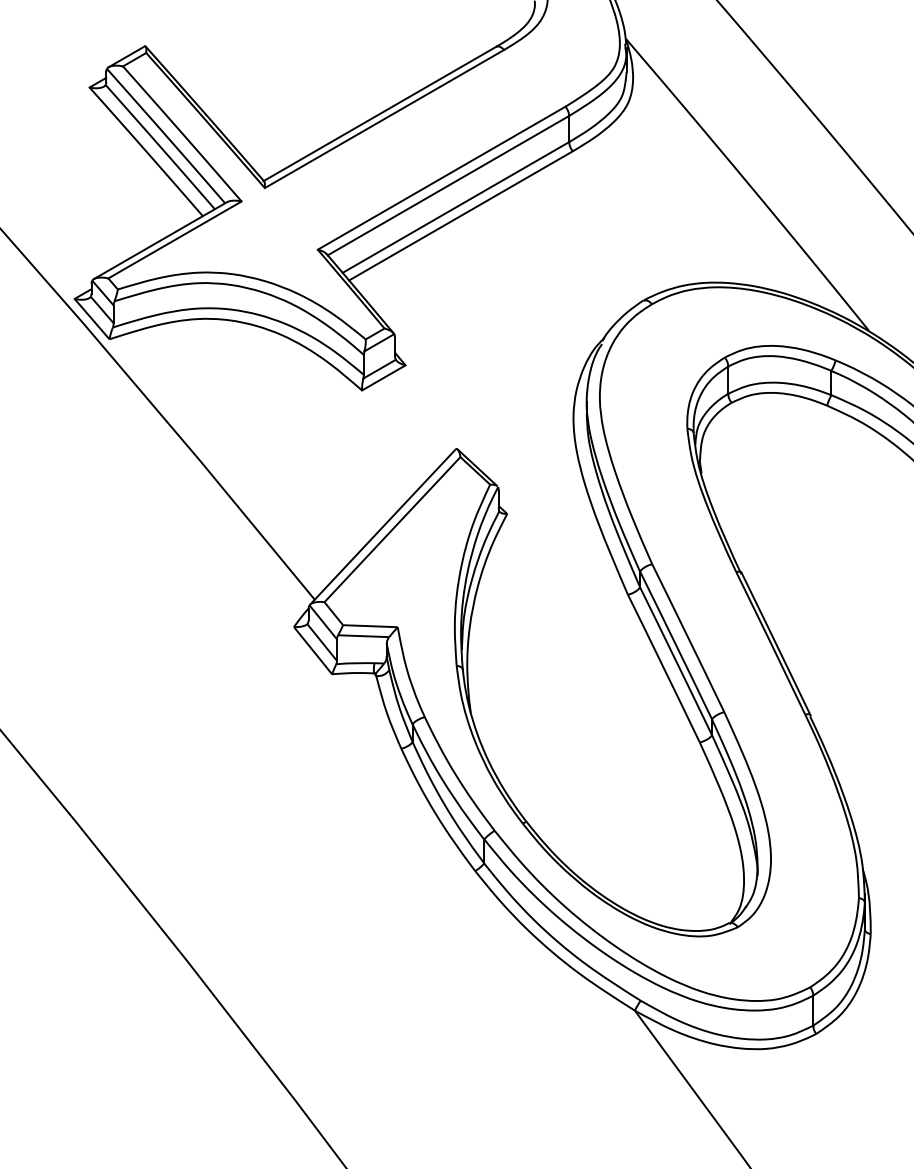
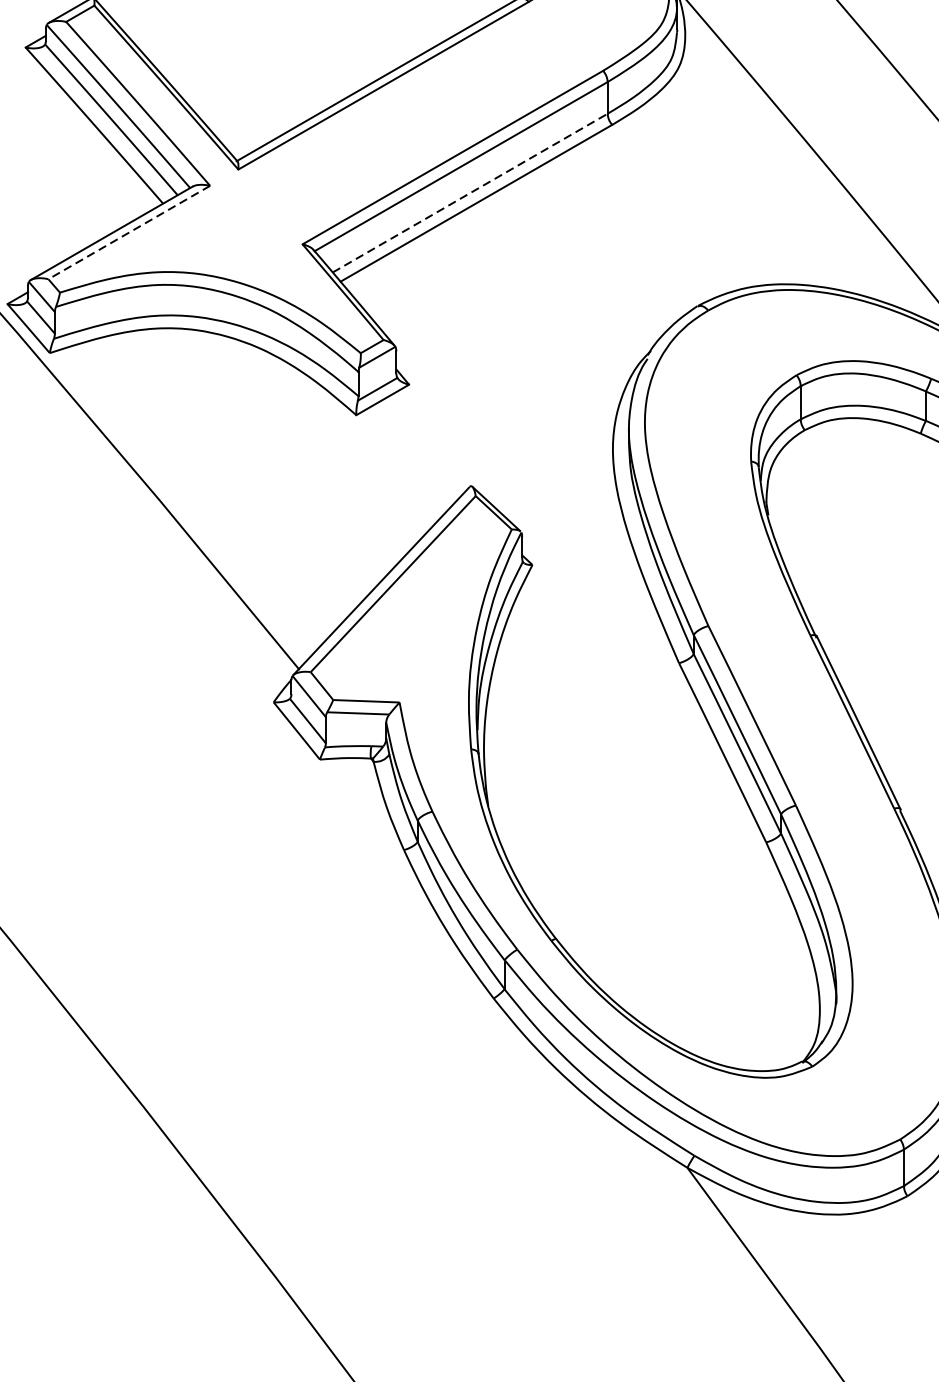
line: (455, 207) -> (469, 193), solid -> dashed
line: (174, 239) -> (128, 231), solid -> dashed

